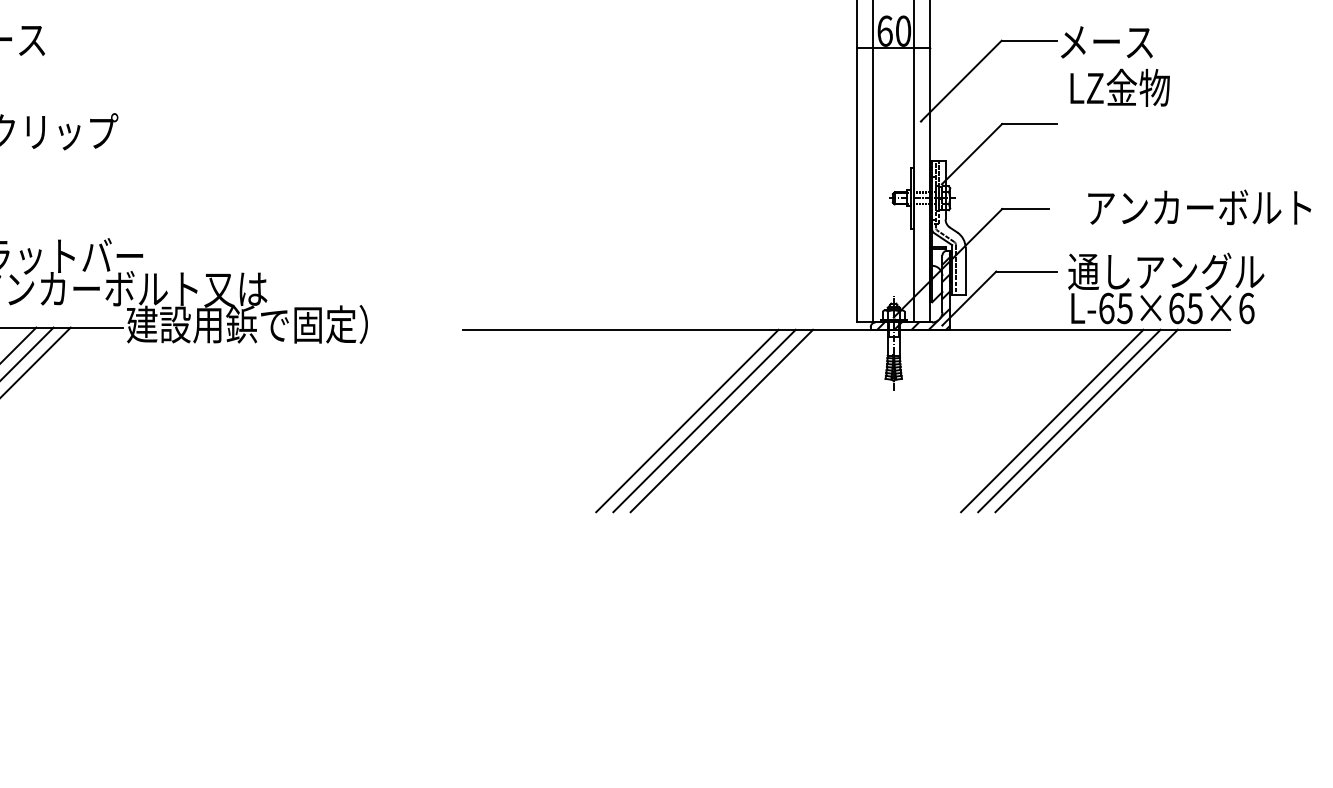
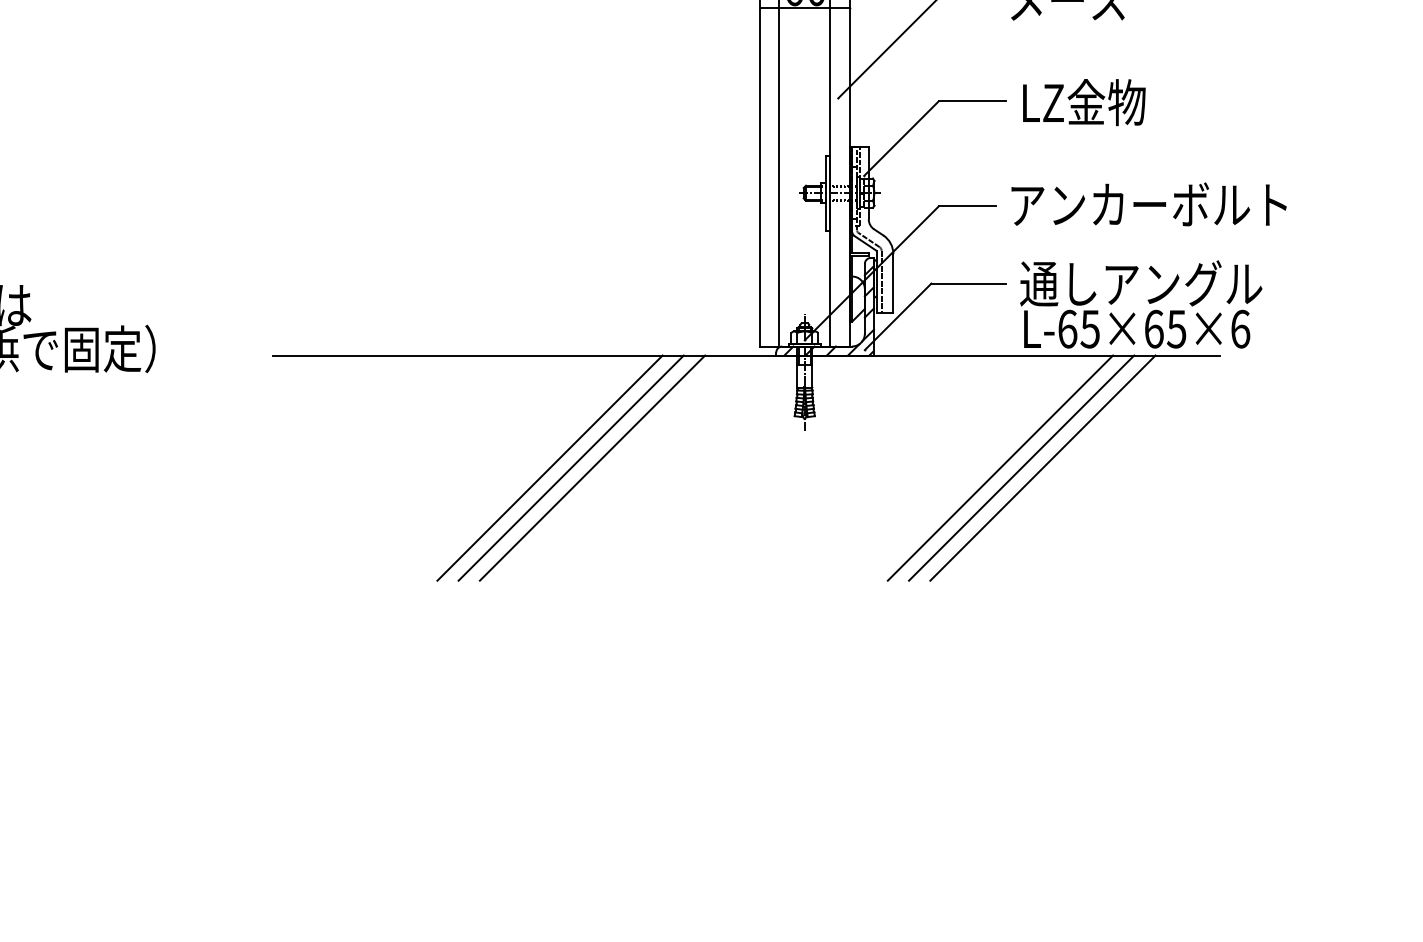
text: (1119, 87) -> (1083, 102), moved
text: (1199, 207) -> (1148, 204), moved

